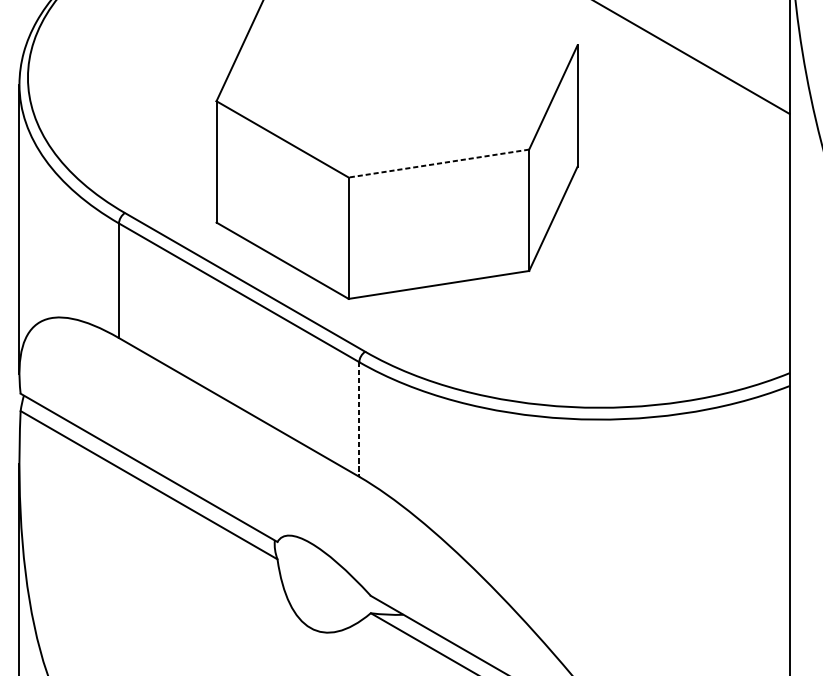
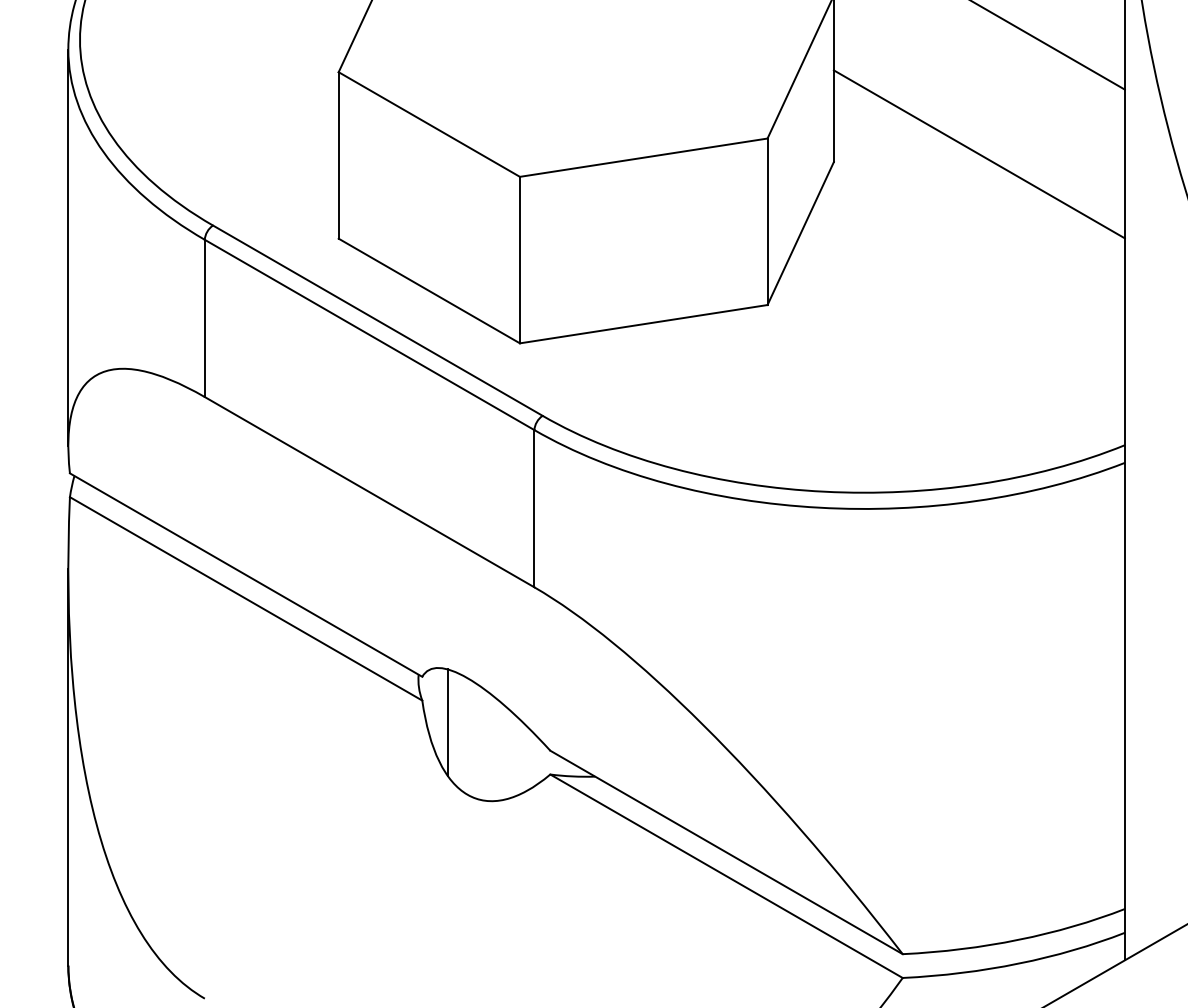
line: (682, 161) -> (978, 154), added
line: (438, 163) -> (643, 157), dashed -> solid
line: (359, 419) -> (534, 508), dashed -> solid
line: (295, 575) -> (447, 722), added

